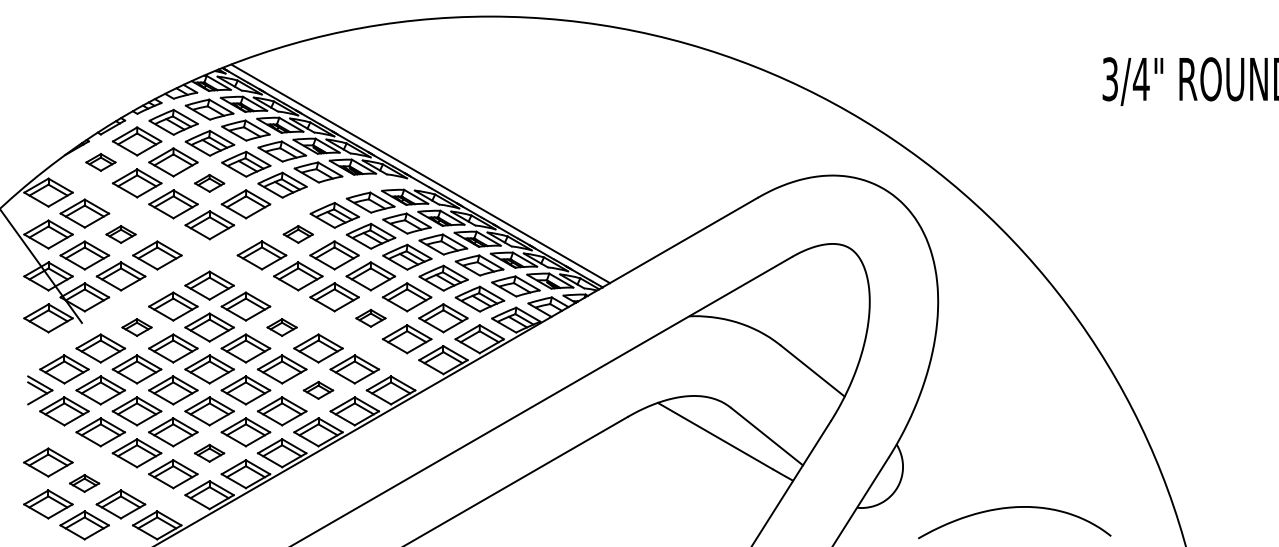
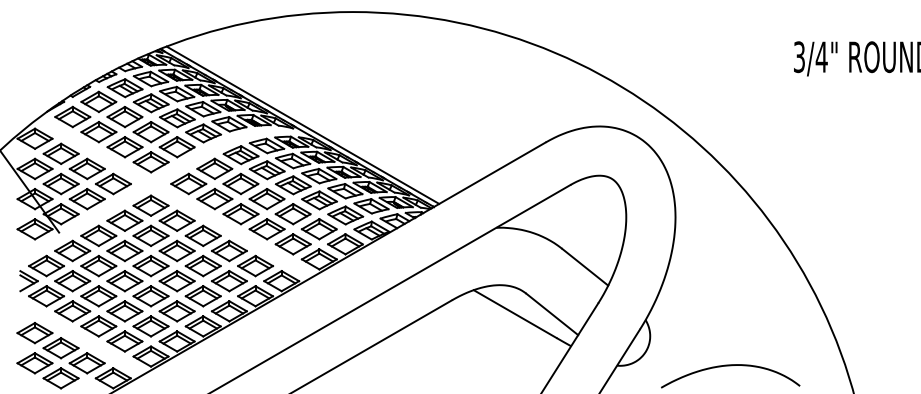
part: (100, 162) -> (72, 117), size x1.67
part: (209, 183) -> (150, 132), size x1.67
part: (120, 234) -> (86, 168), size x1.67
part: (298, 234) -> (215, 168), size x1.67
part: (370, 318) -> (266, 229), size x1.67
part: (136, 327) -> (98, 235), size x1.67
part: (281, 327) -> (202, 235), size x1.67
part: (318, 390) -> (229, 281), size x1.67
part: (209, 453) -> (150, 326), size x1.67
part: (84, 483) -> (60, 348), size x1.67

